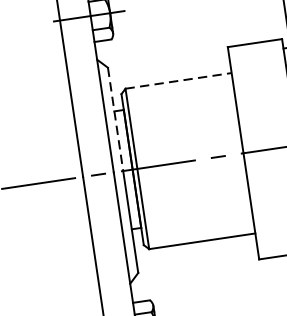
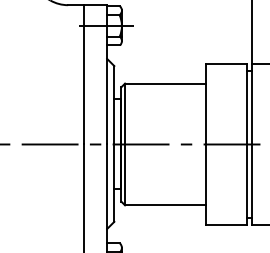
line: (178, 80) -> (165, 83), dashed -> solid
line: (115, 119) -> (114, 105), dashed -> solid

